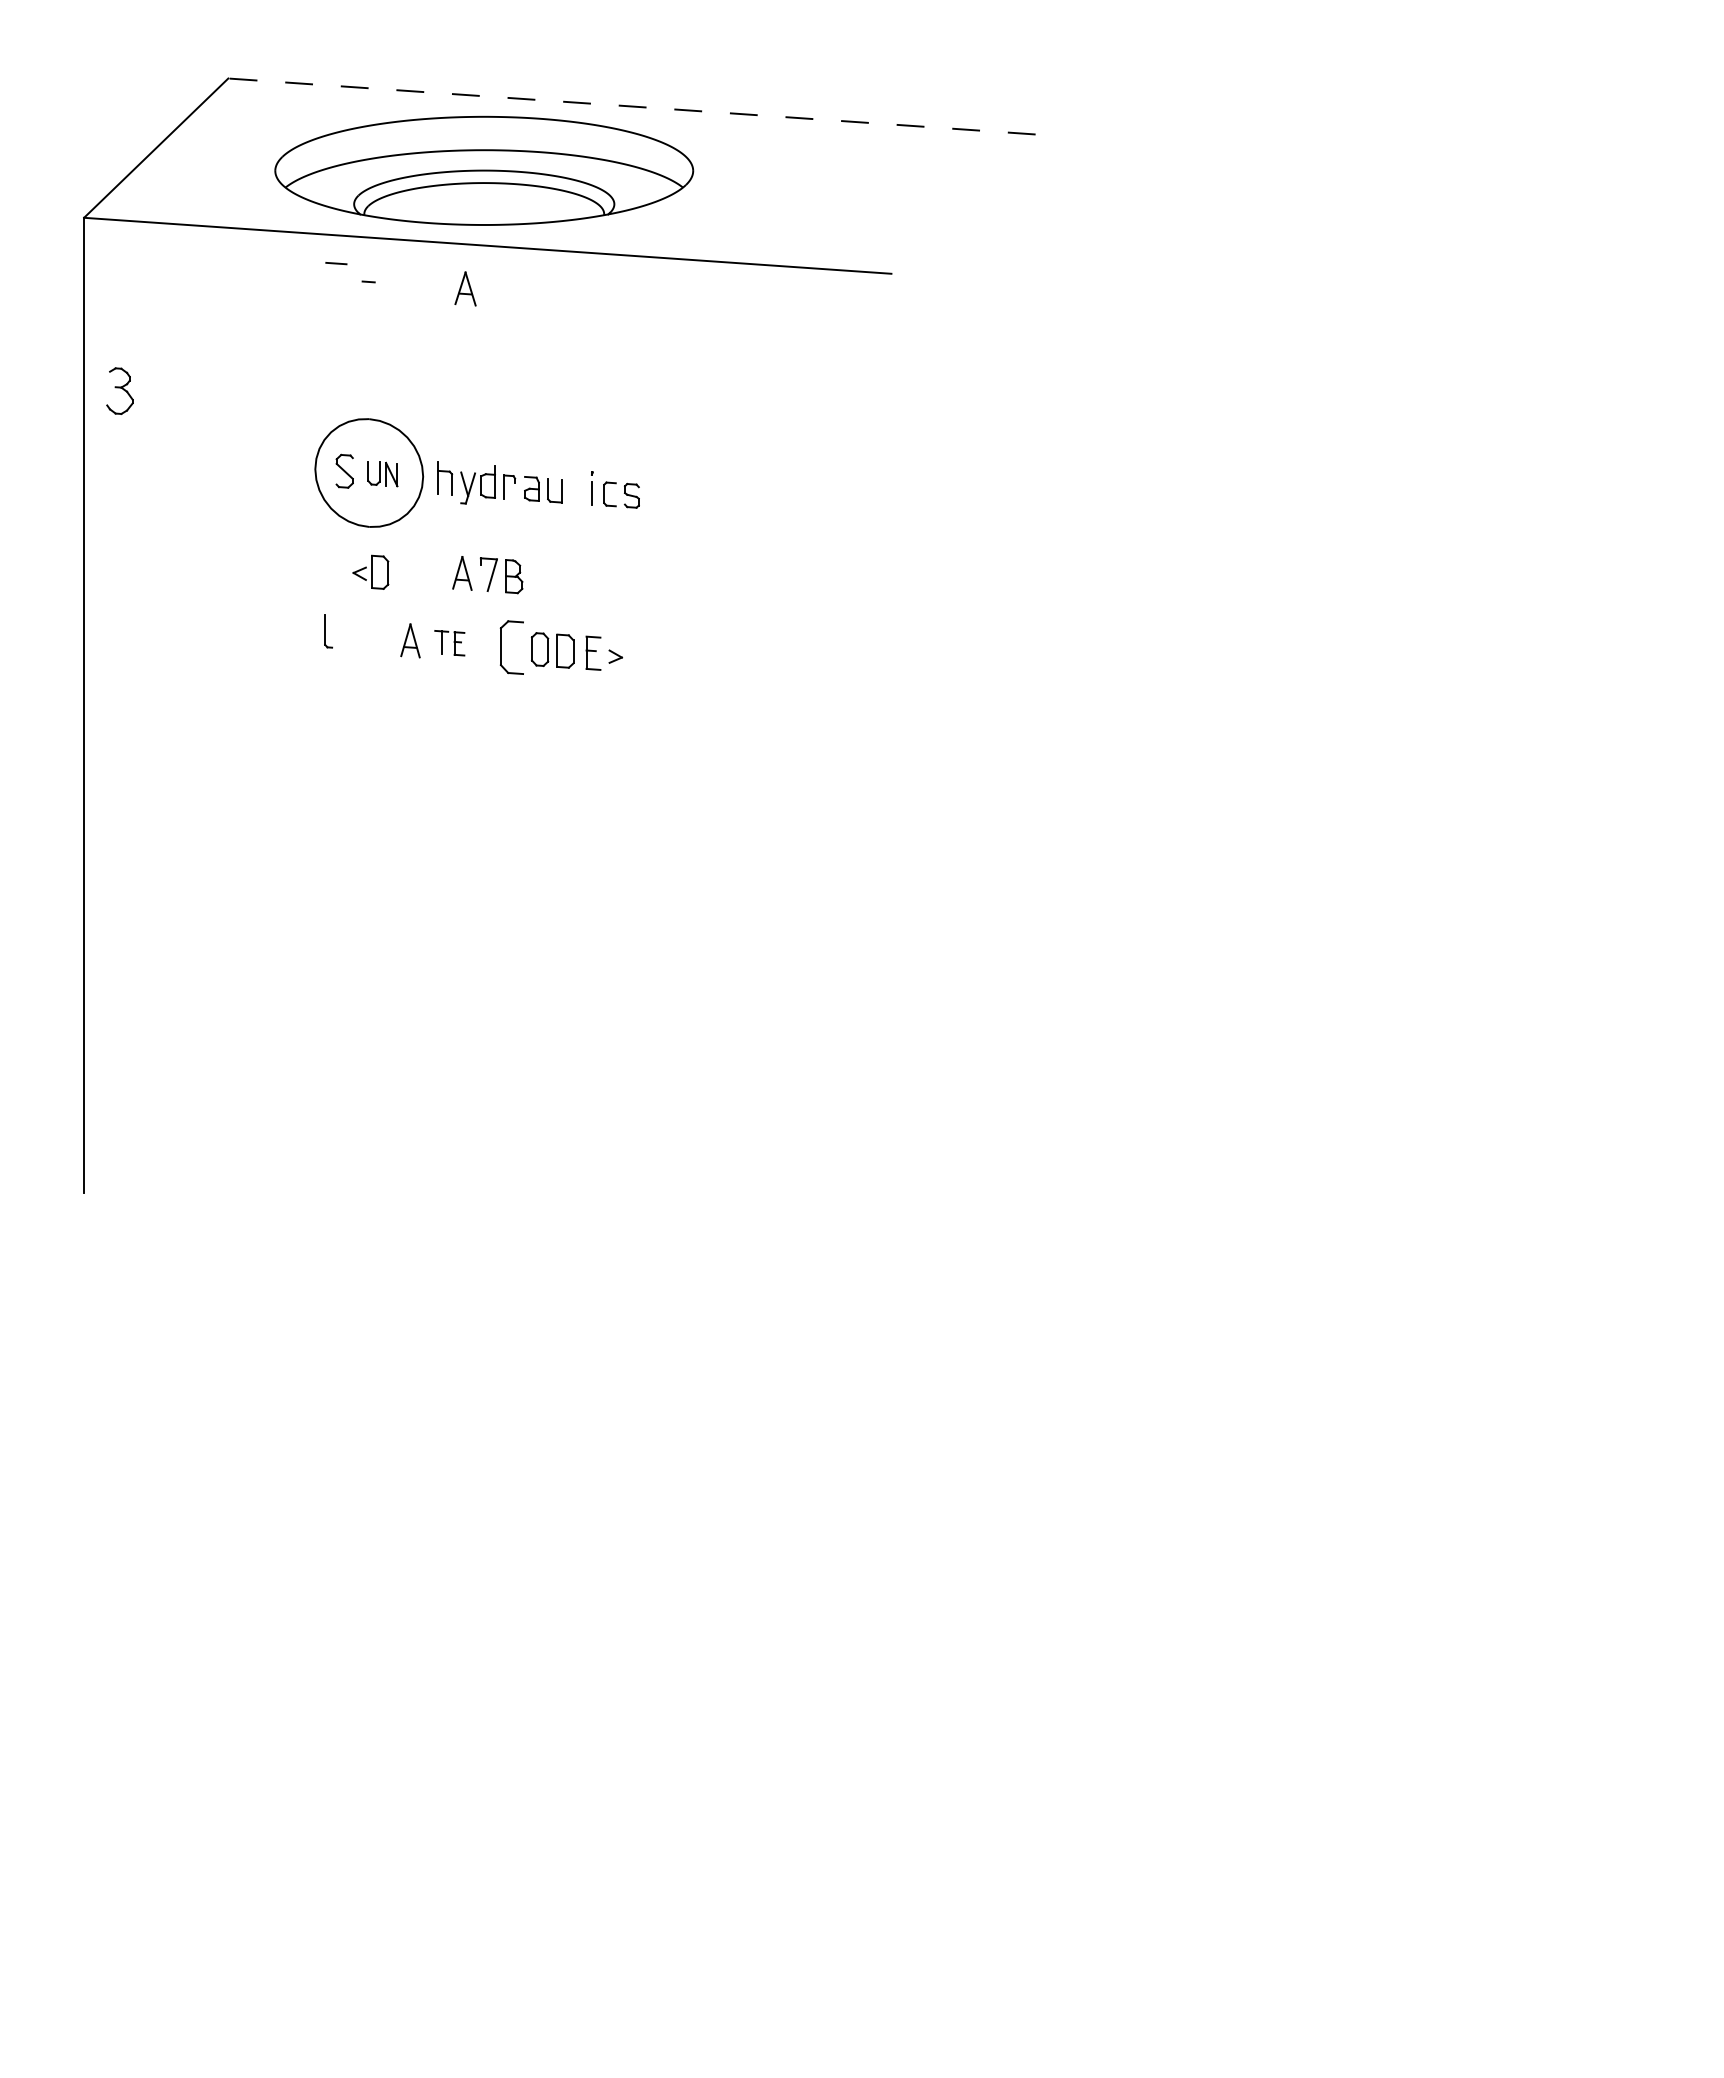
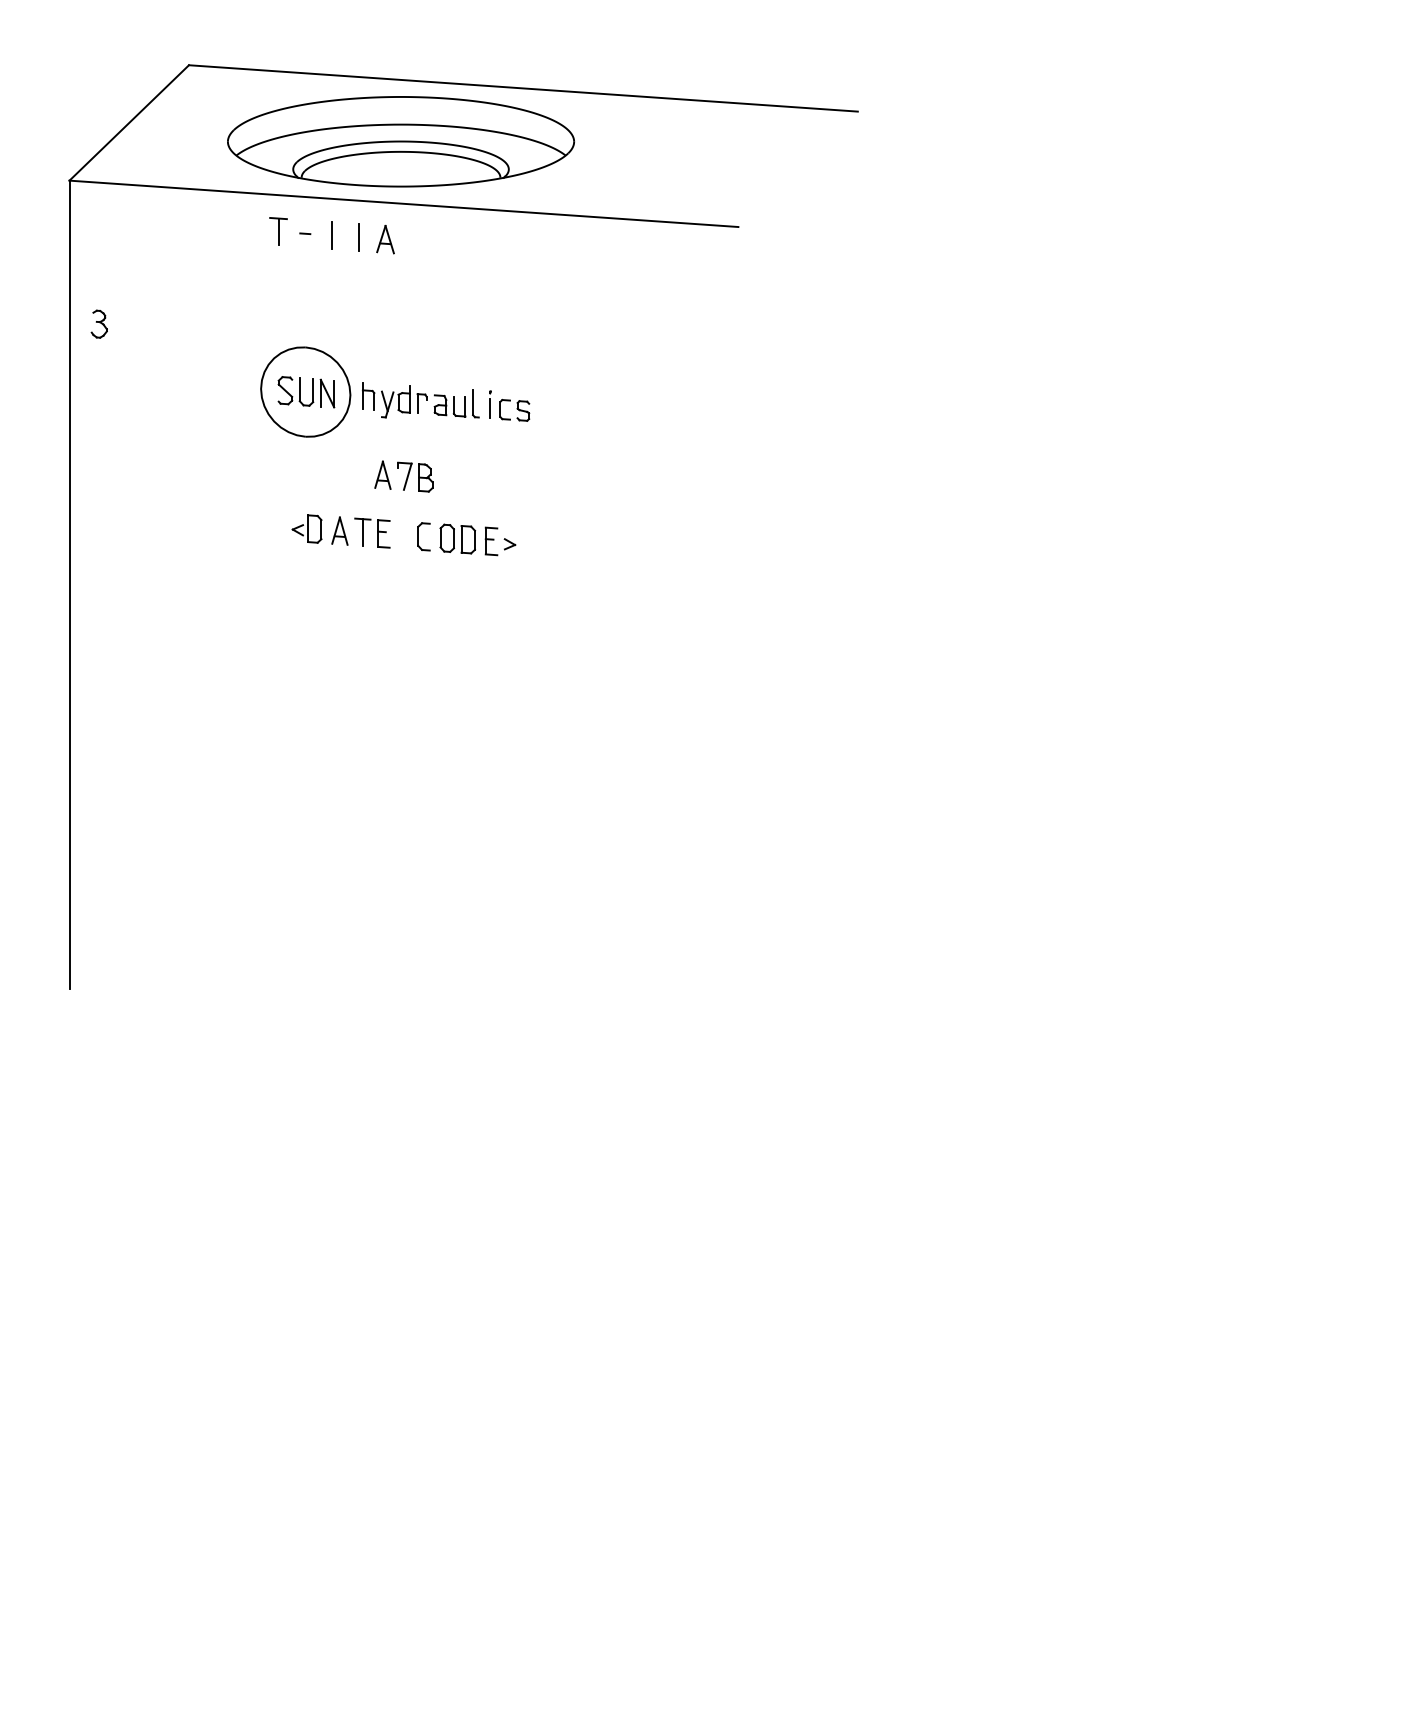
line: (631, 106) -> (523, 88), dashed -> solid
line: (336, 279) -> (278, 231), added
line: (400, 284) -> (331, 235), added
line: (433, 286) -> (358, 237), added
part: (120, 390) -> (99, 323), size x0.71
part: (382, 473) -> (316, 392), size x1.43
part: (370, 571) -> (306, 528), moved
part: (328, 631) -> (475, 404), moved
part: (449, 642) -> (372, 532), size x1.43
part: (511, 647) -> (423, 536), size x0.62

